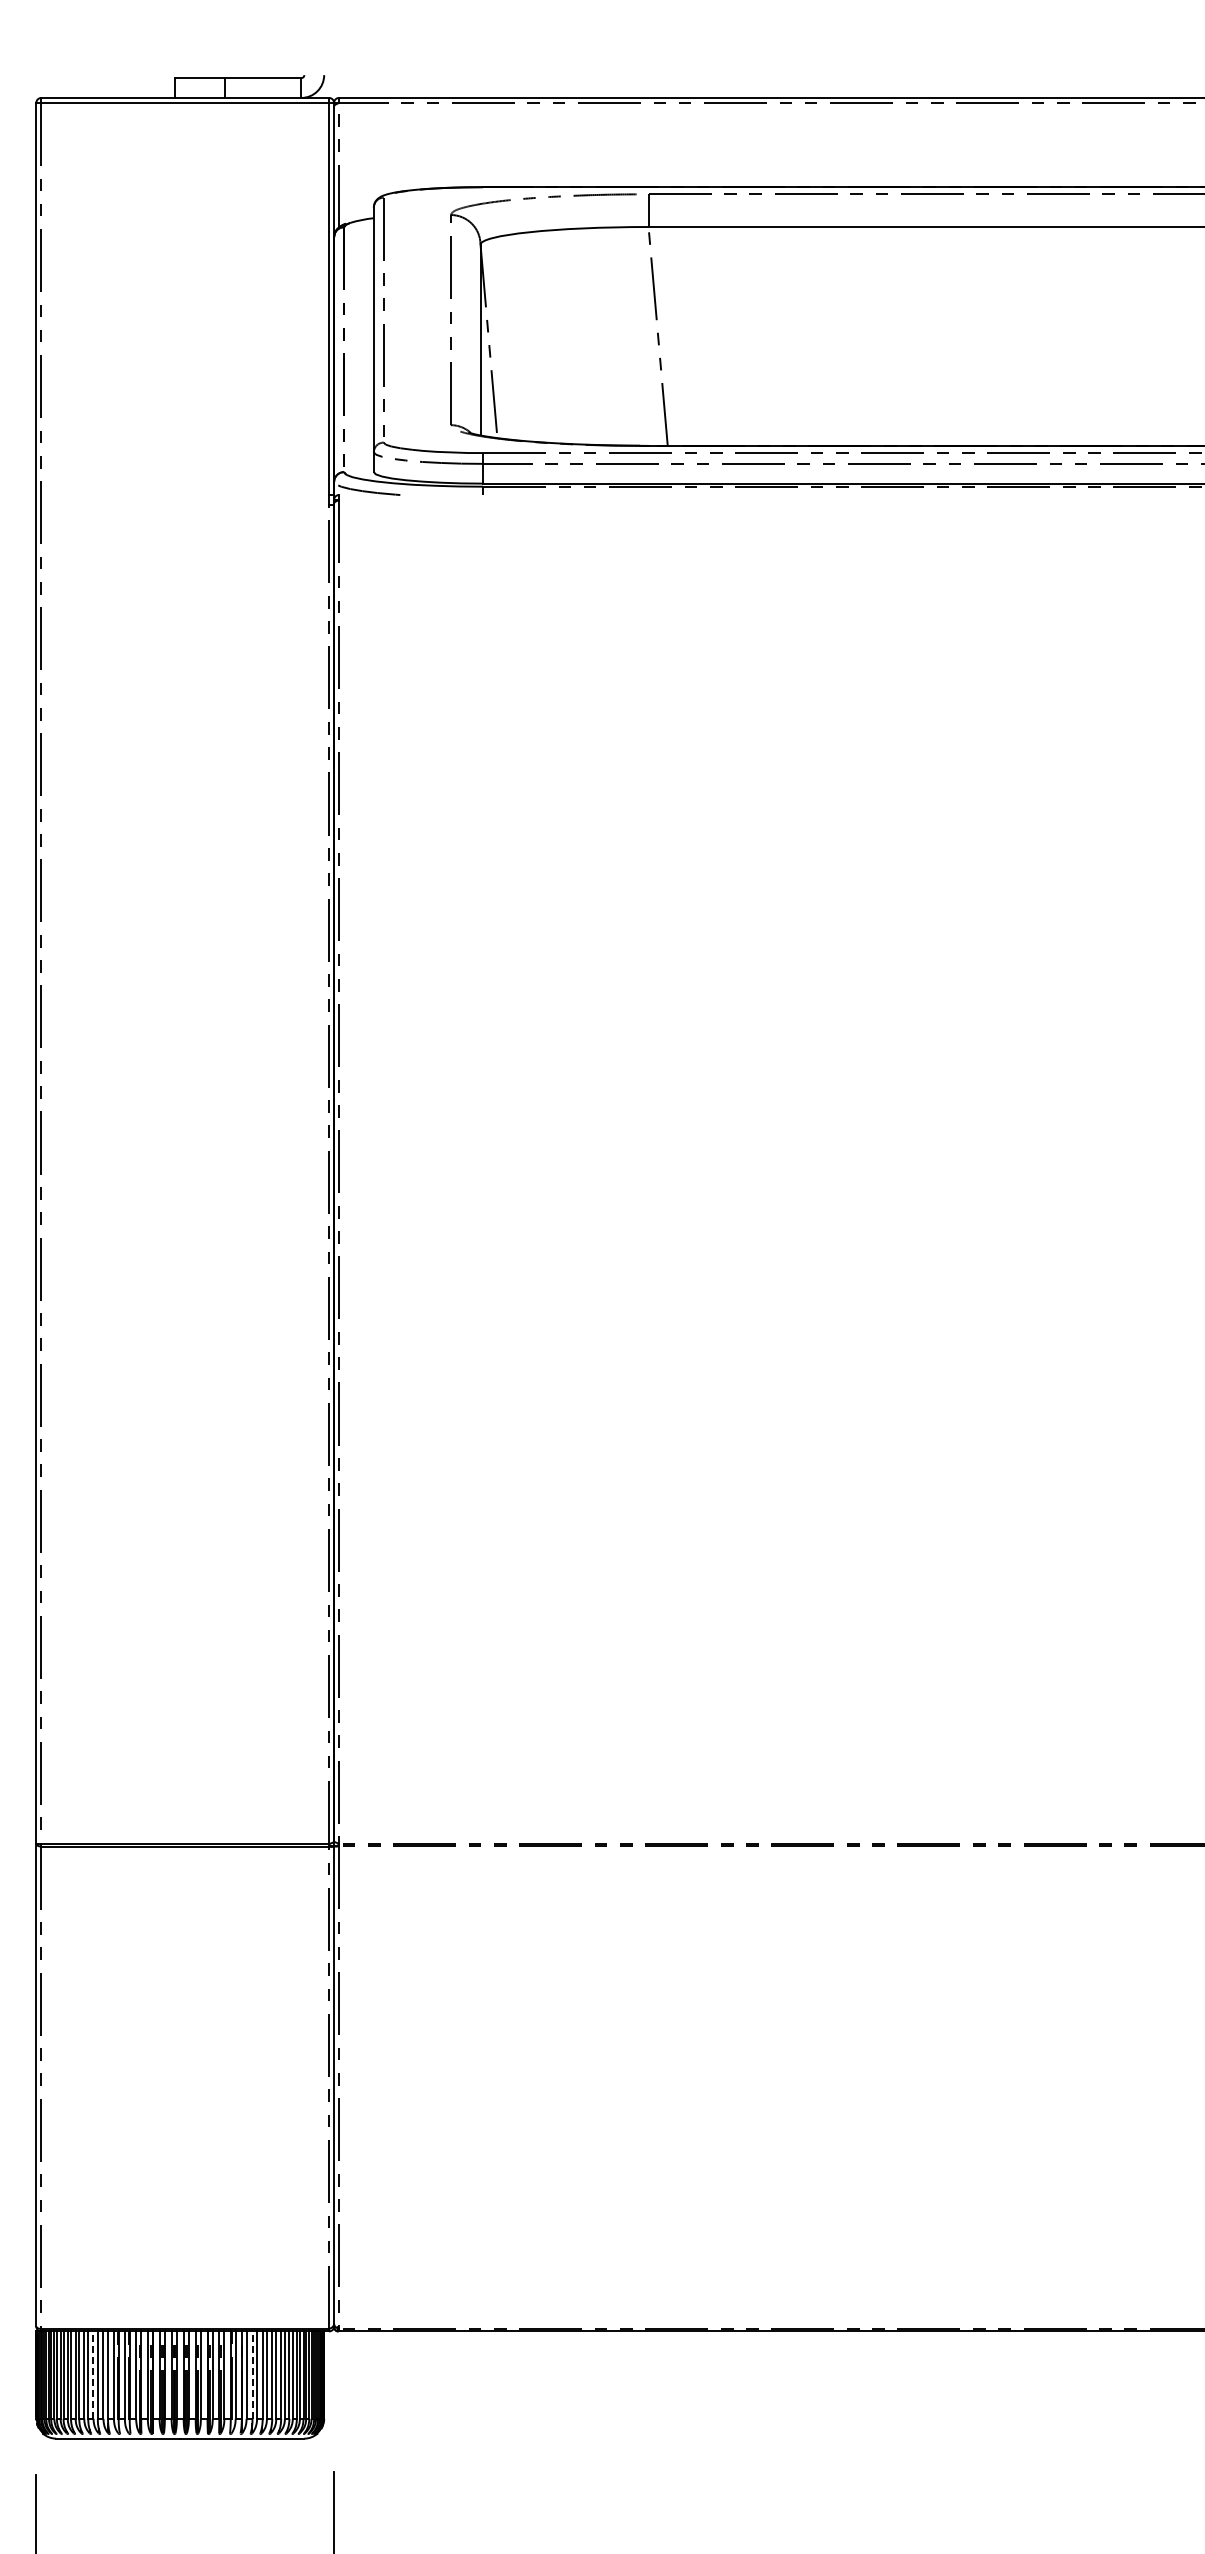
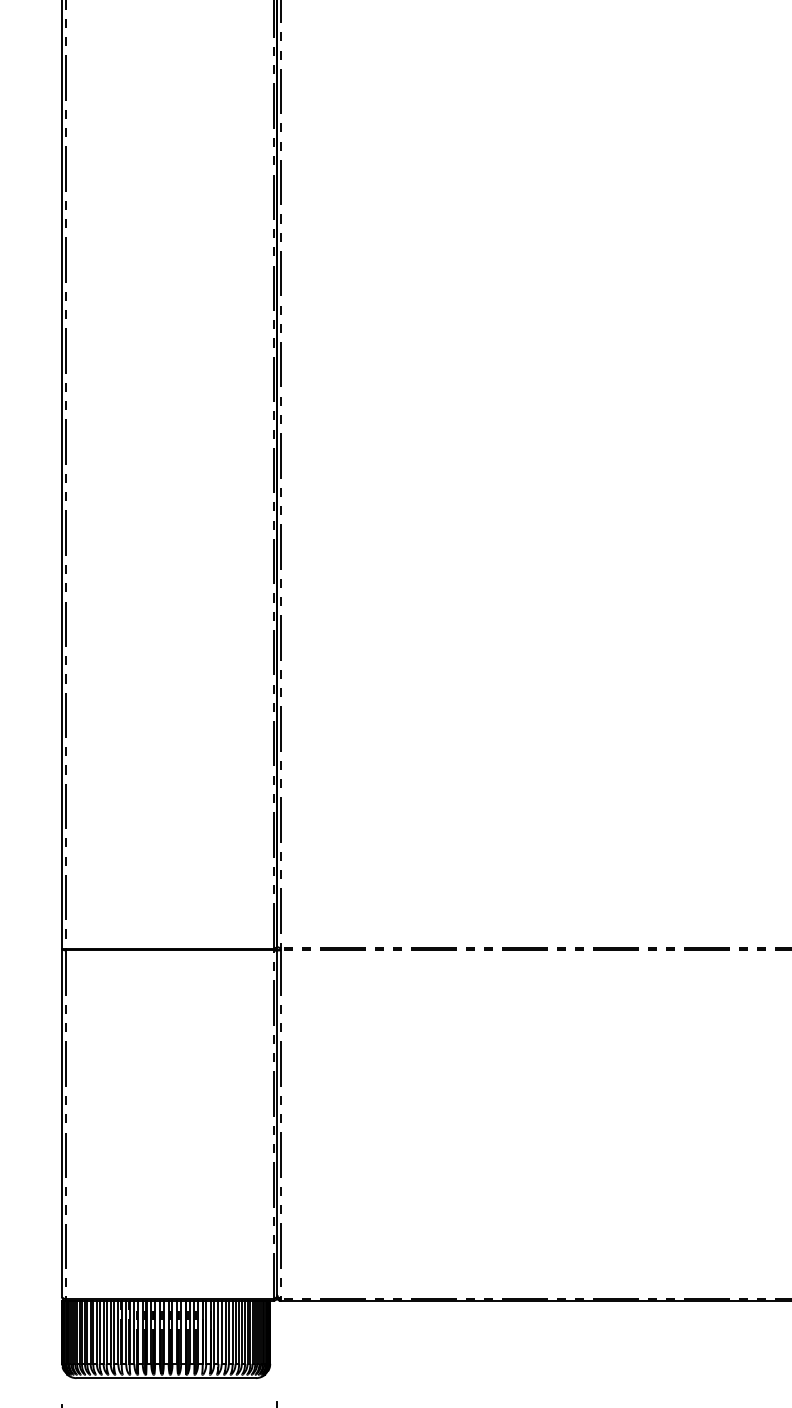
line: (93, 2375) -> (103, 1332), dashed -> solid
line: (252, 2375) -> (218, 1332), dashed -> solid

